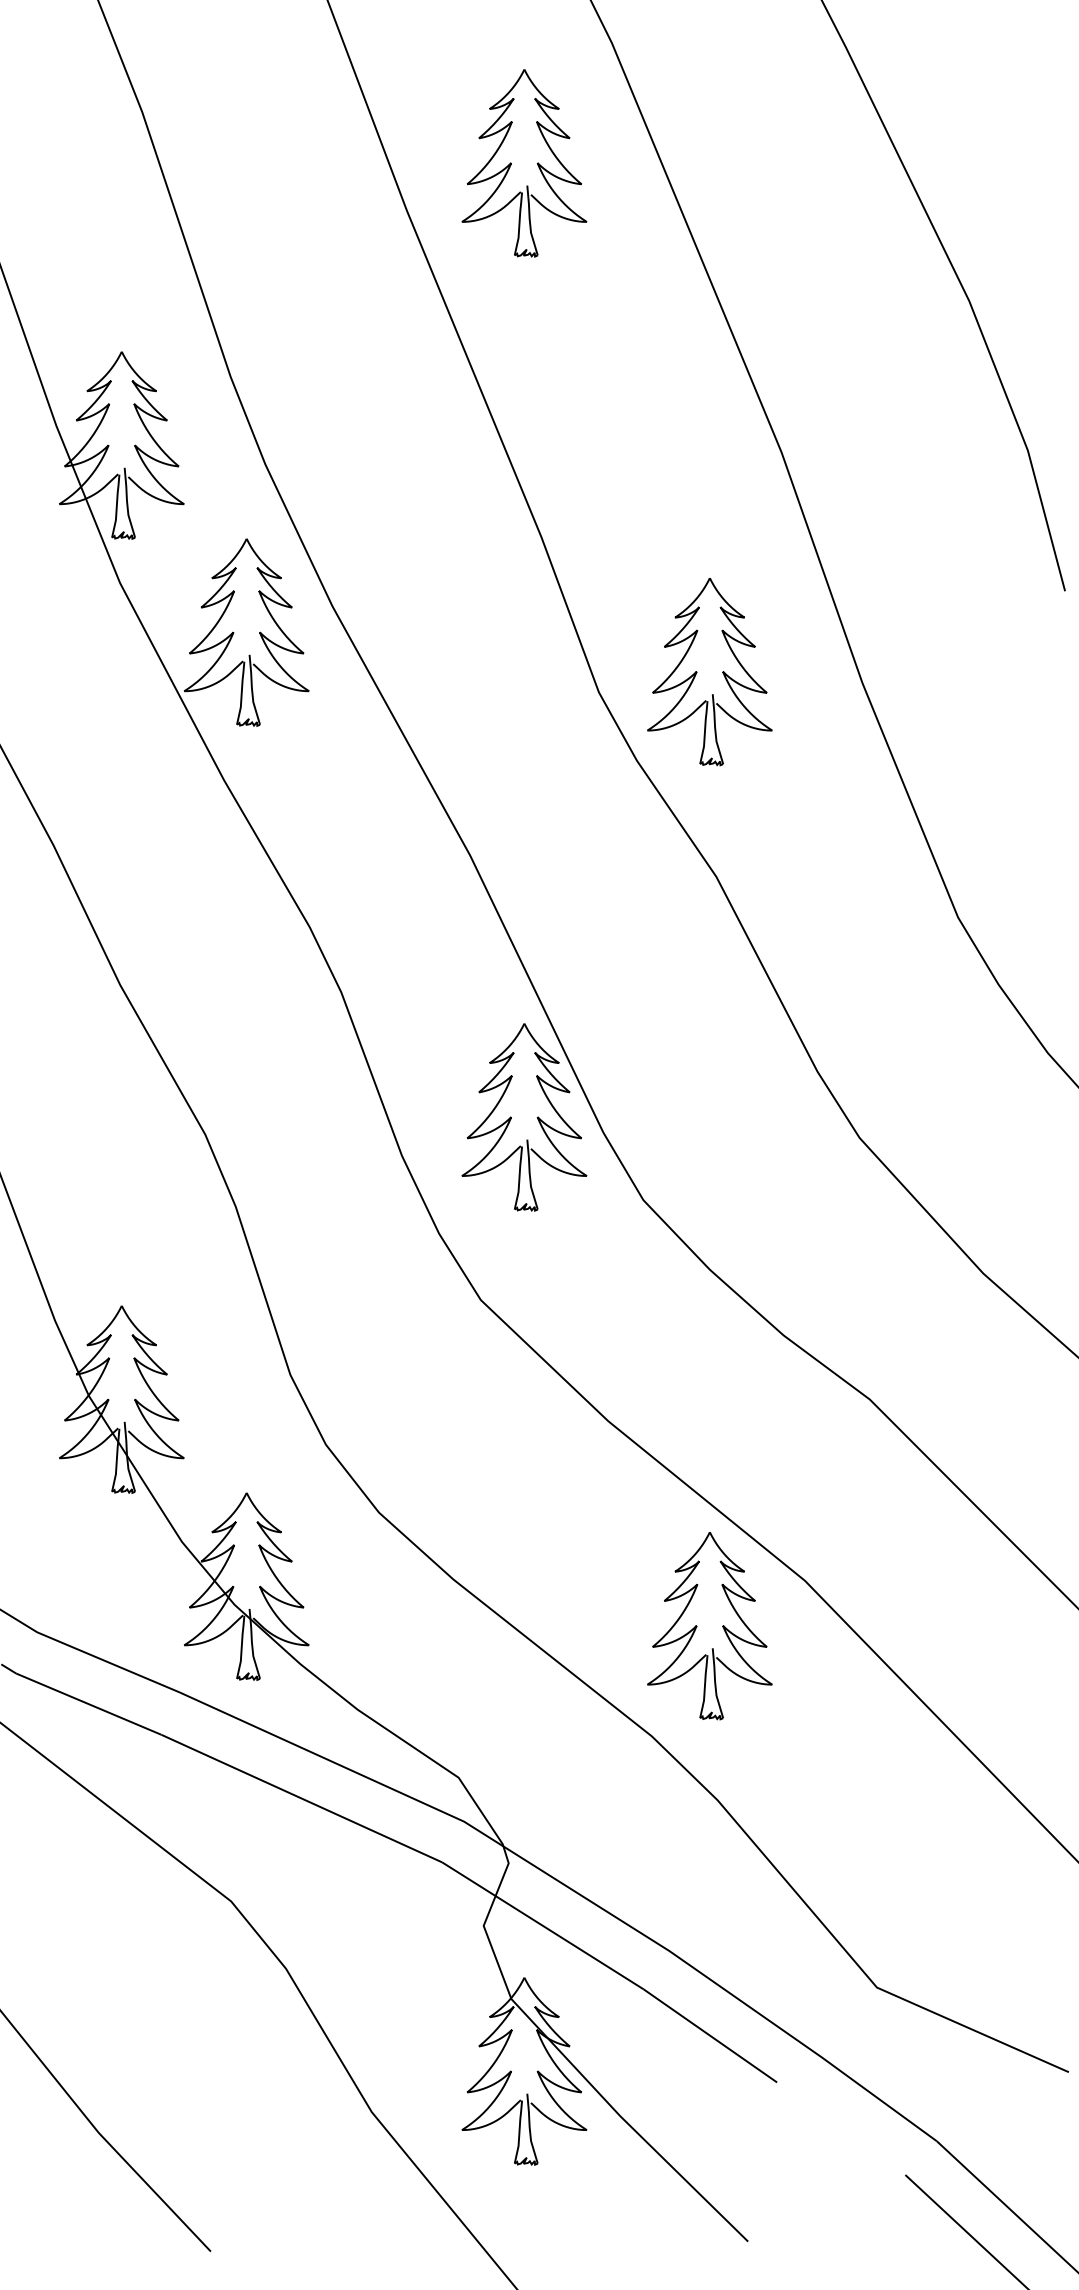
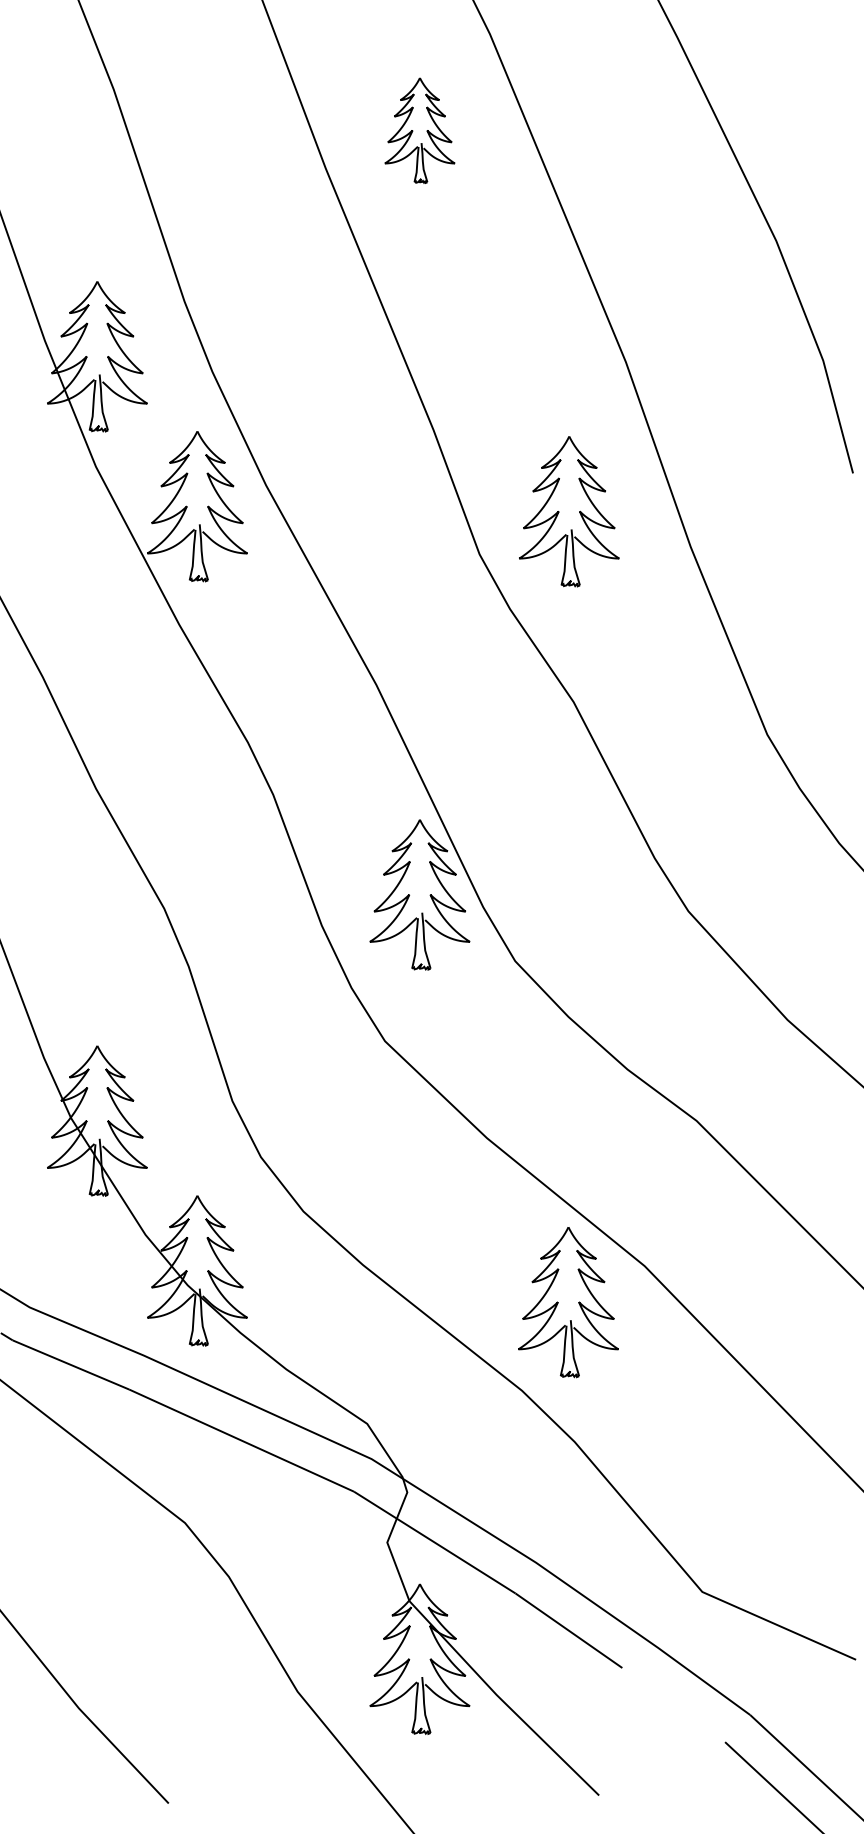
part: (524, 163) -> (419, 130), size x0.7
part: (697, 672) -> (559, 512), moved

